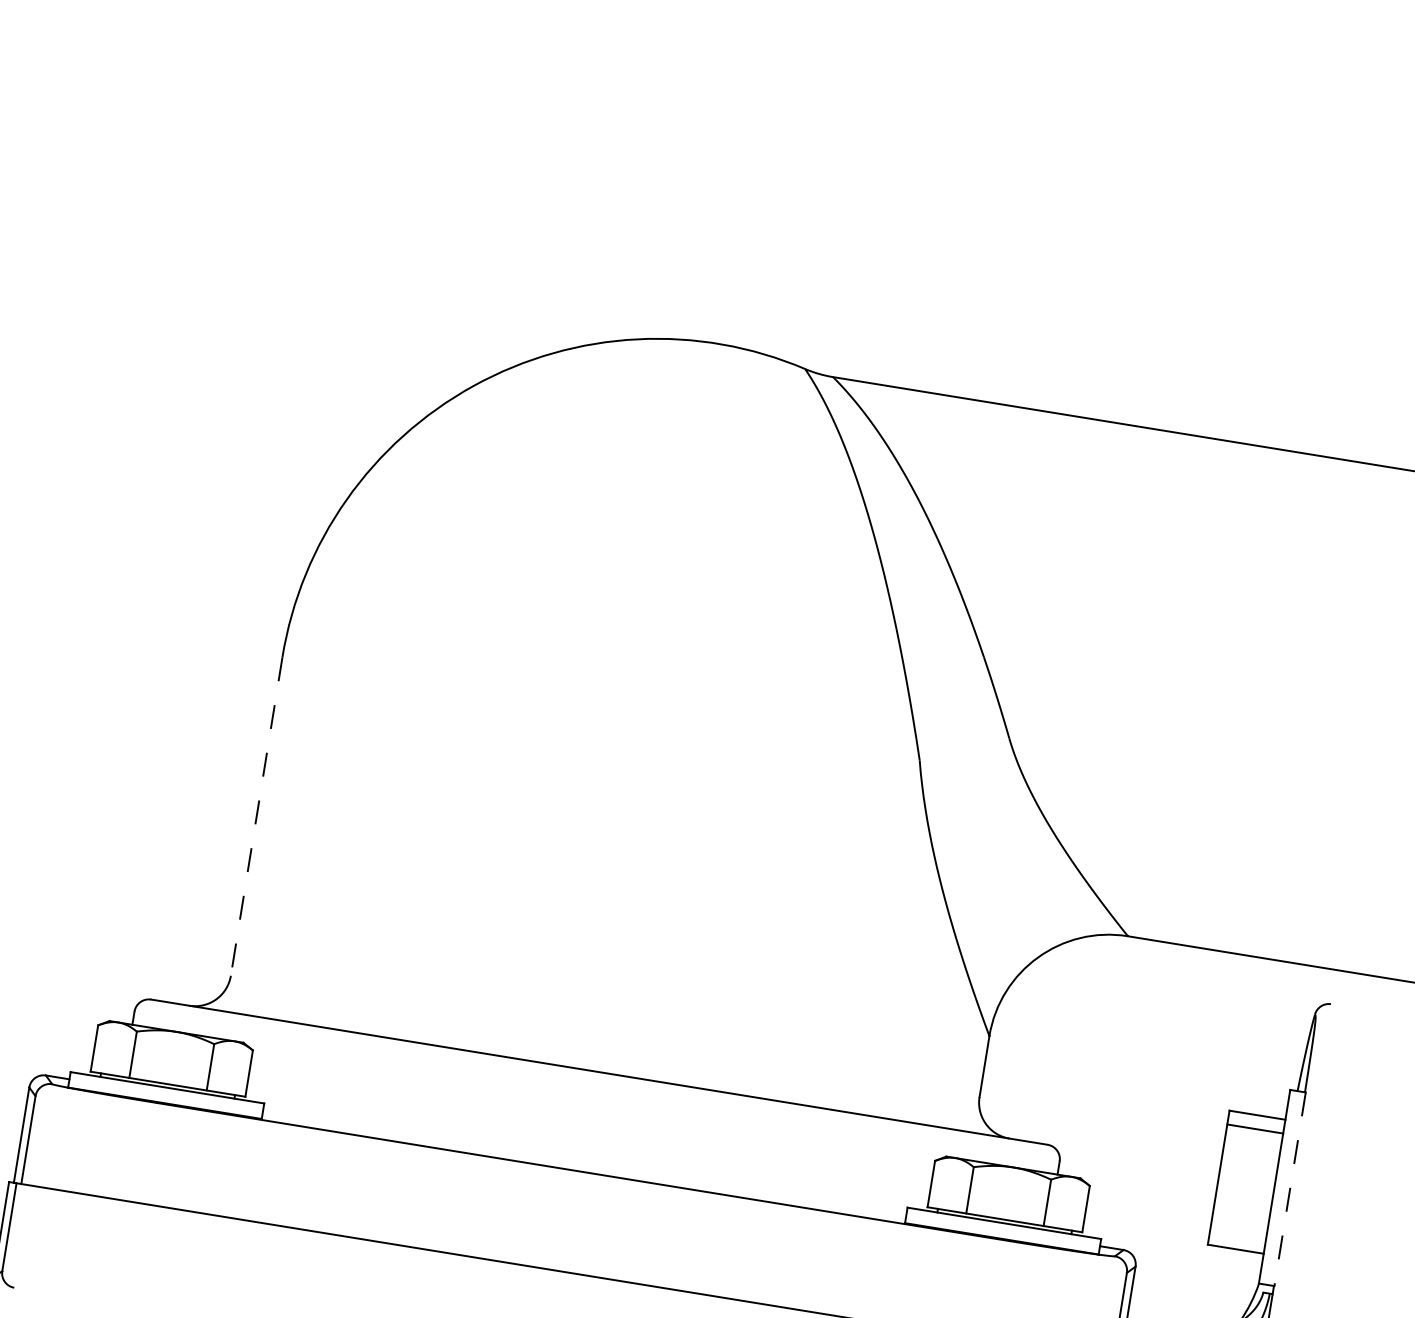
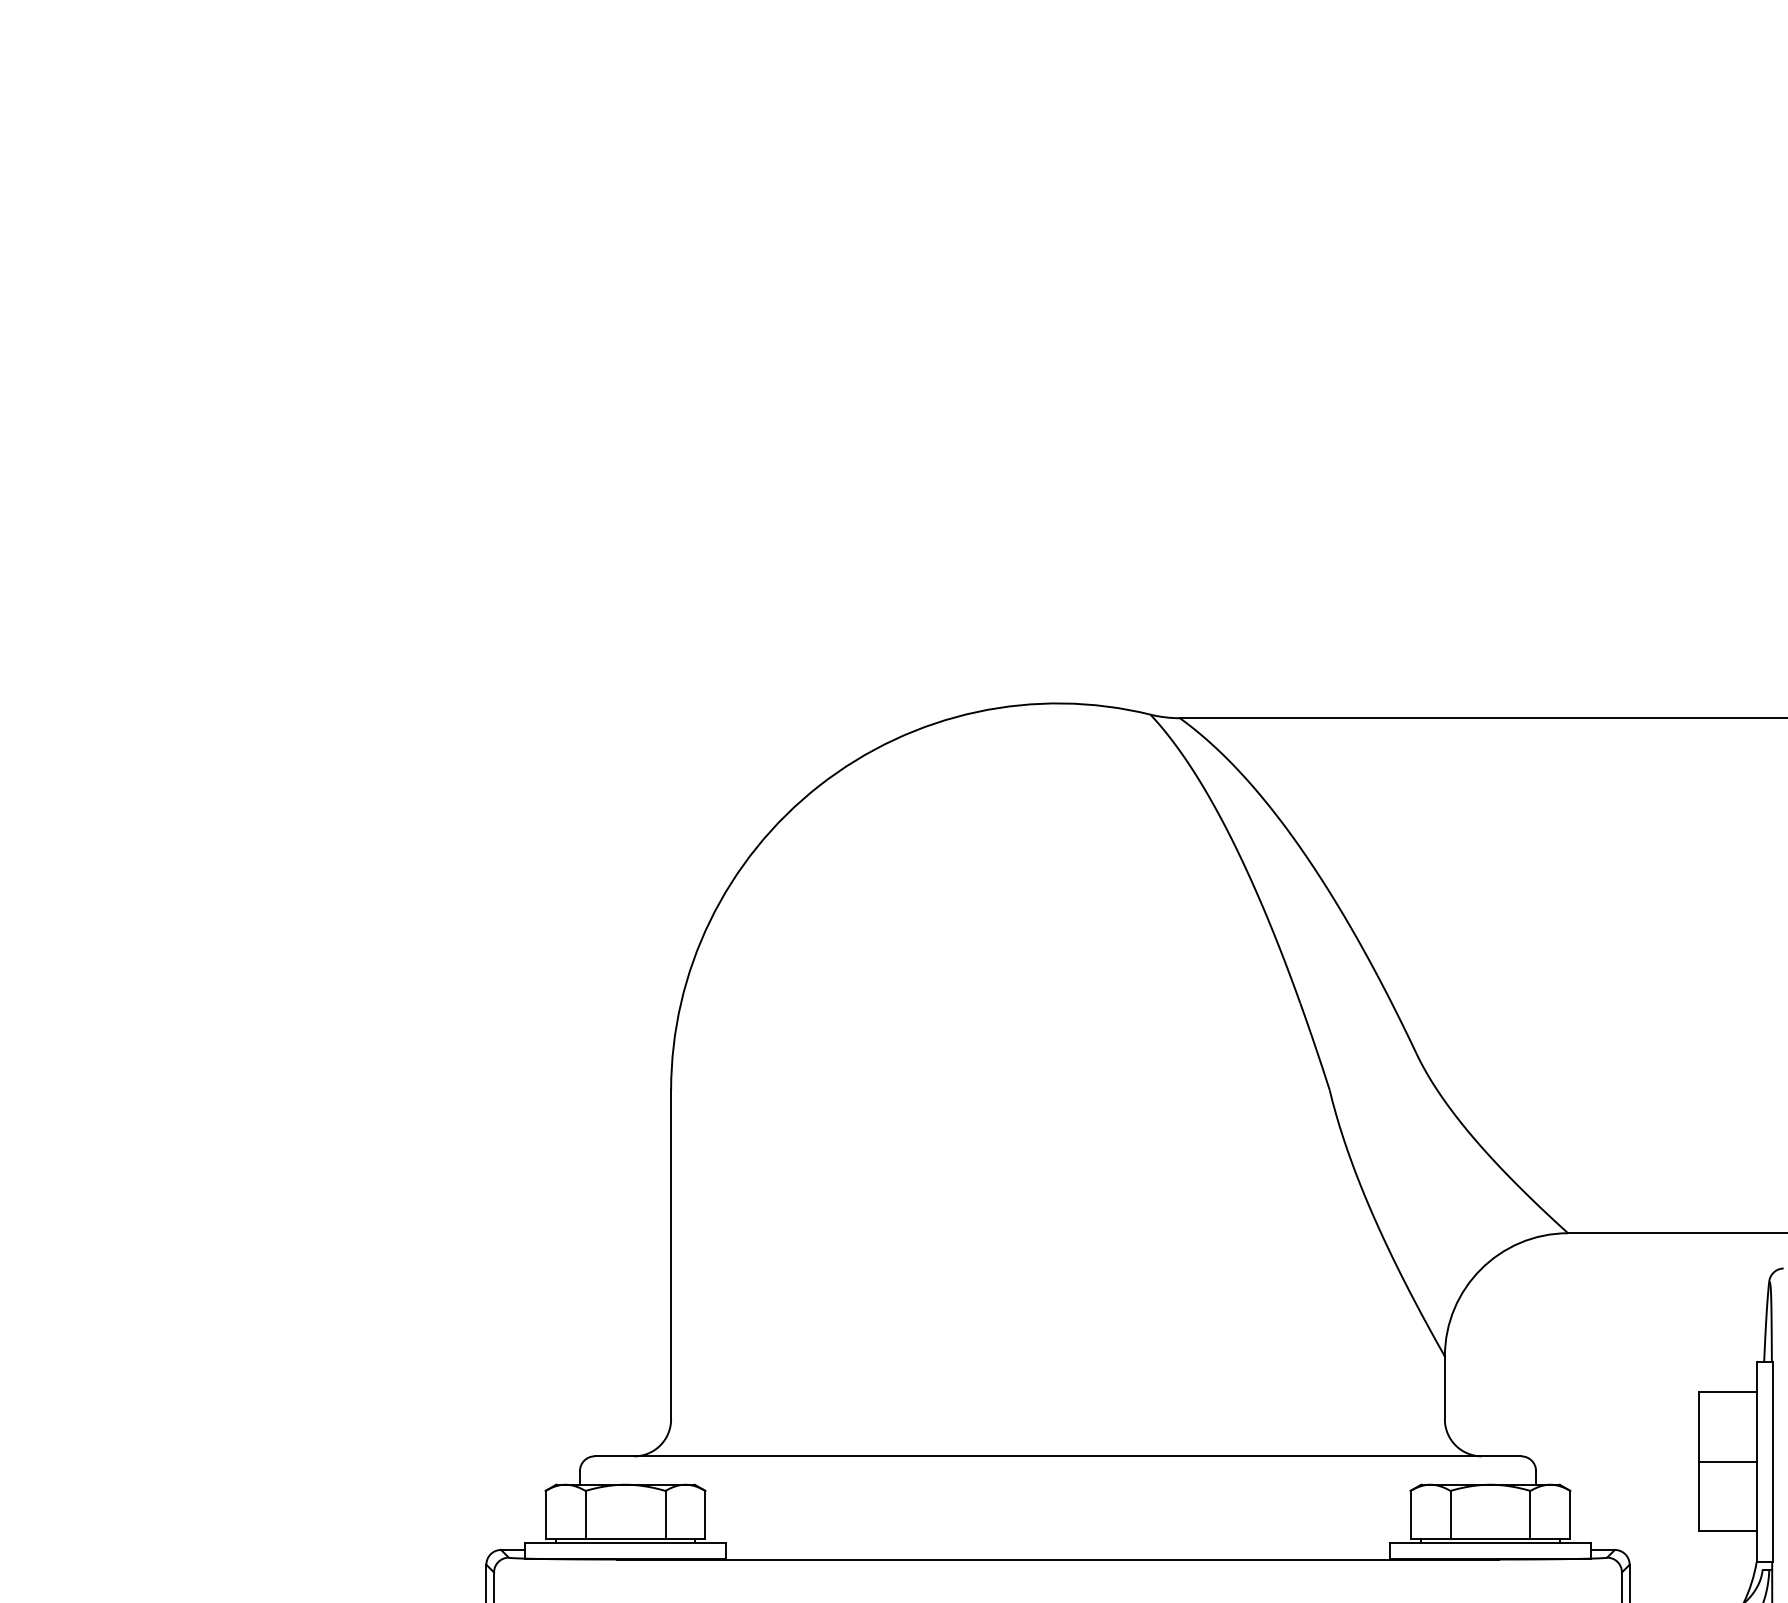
line: (257, 816) -> (671, 1254), dashed -> solid
line: (1255, 1128) -> (1727, 1461), moved
line: (1289, 1190) -> (1772, 1462), dashed -> solid

